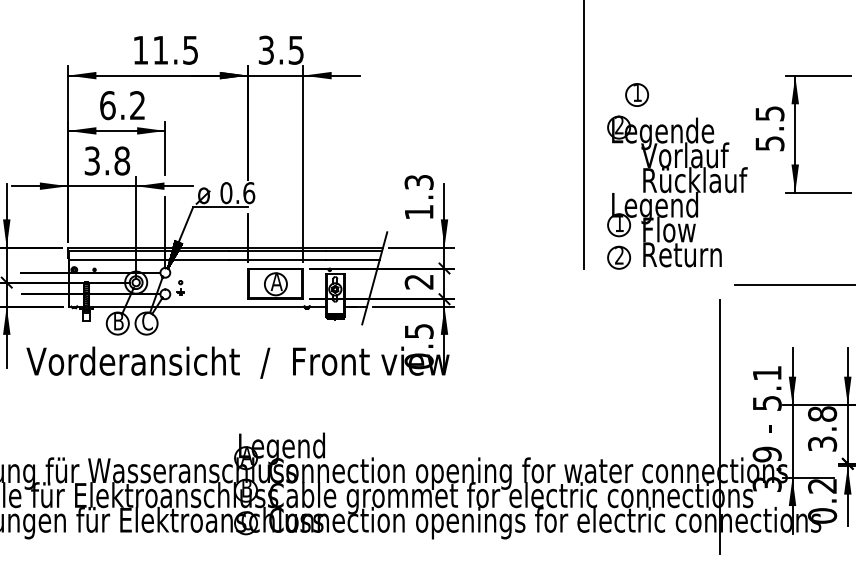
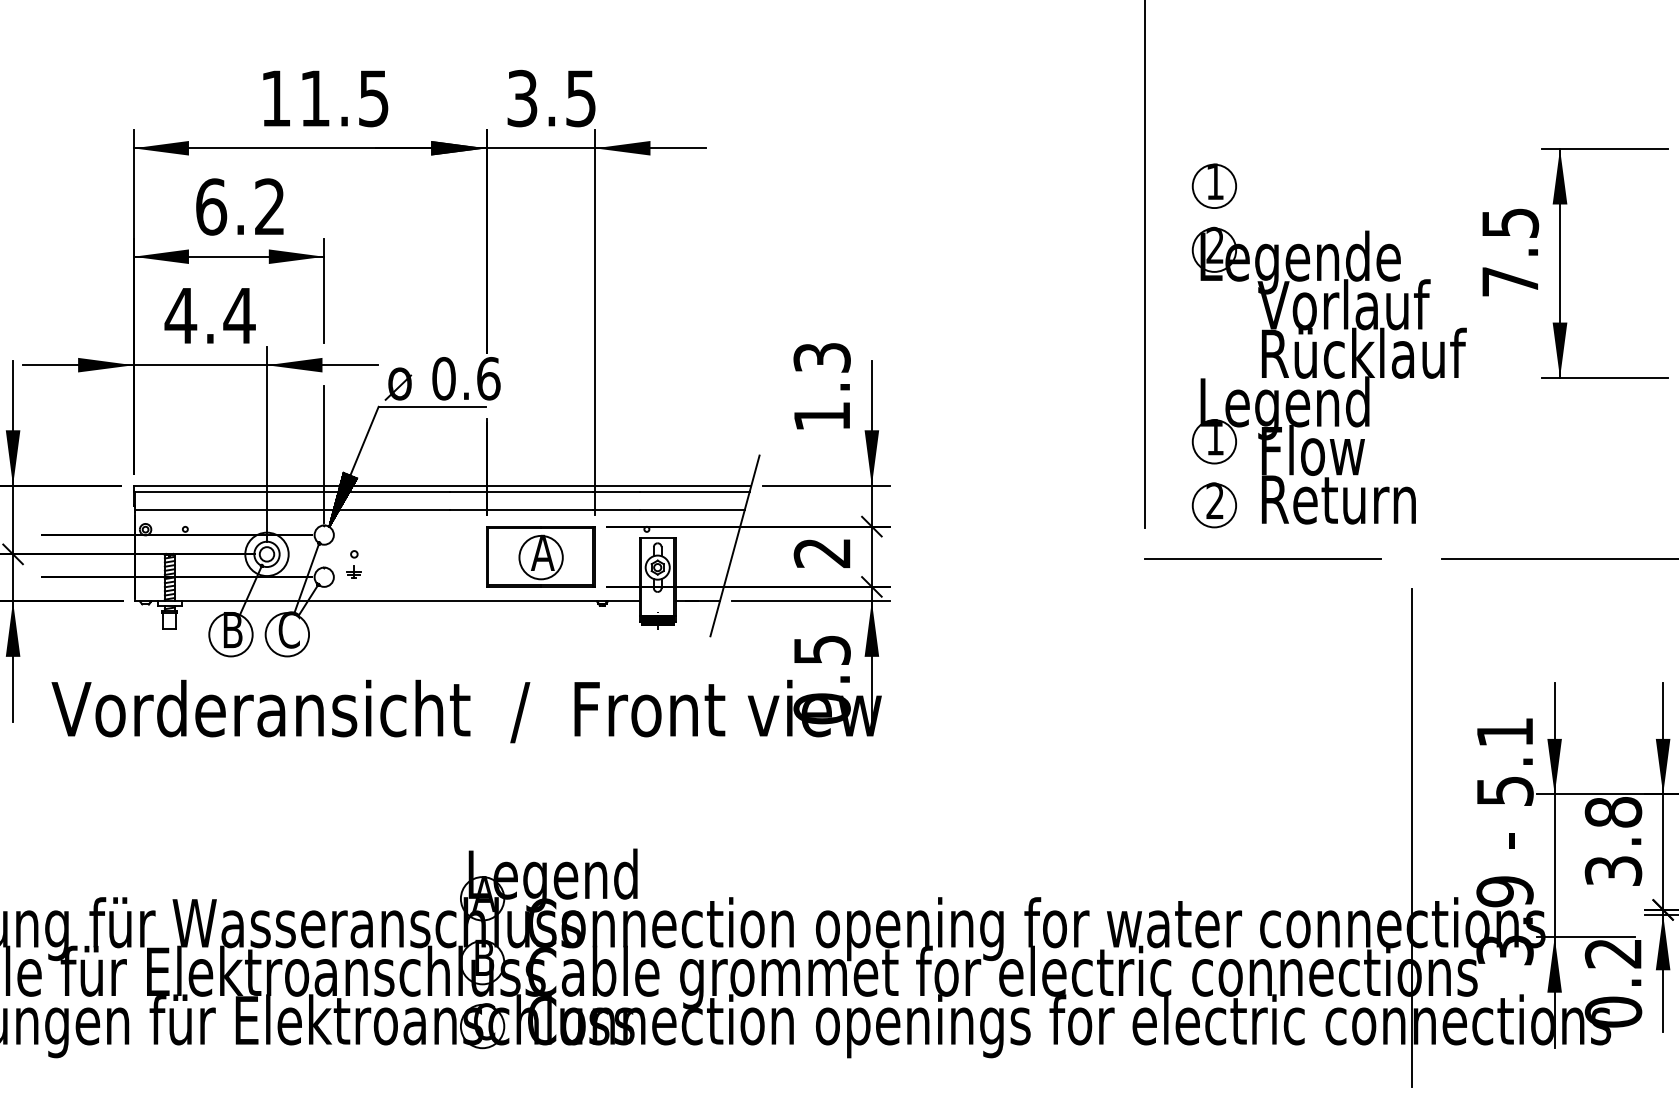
part: (637, 94) -> (1215, 185), moved
text: (769, 143) -> (1509, 281), 5.5 -> 7.5
text: (107, 160) -> (210, 314), 3.8 -> 4.4
line: (643, 284) -> (1262, 558), added

